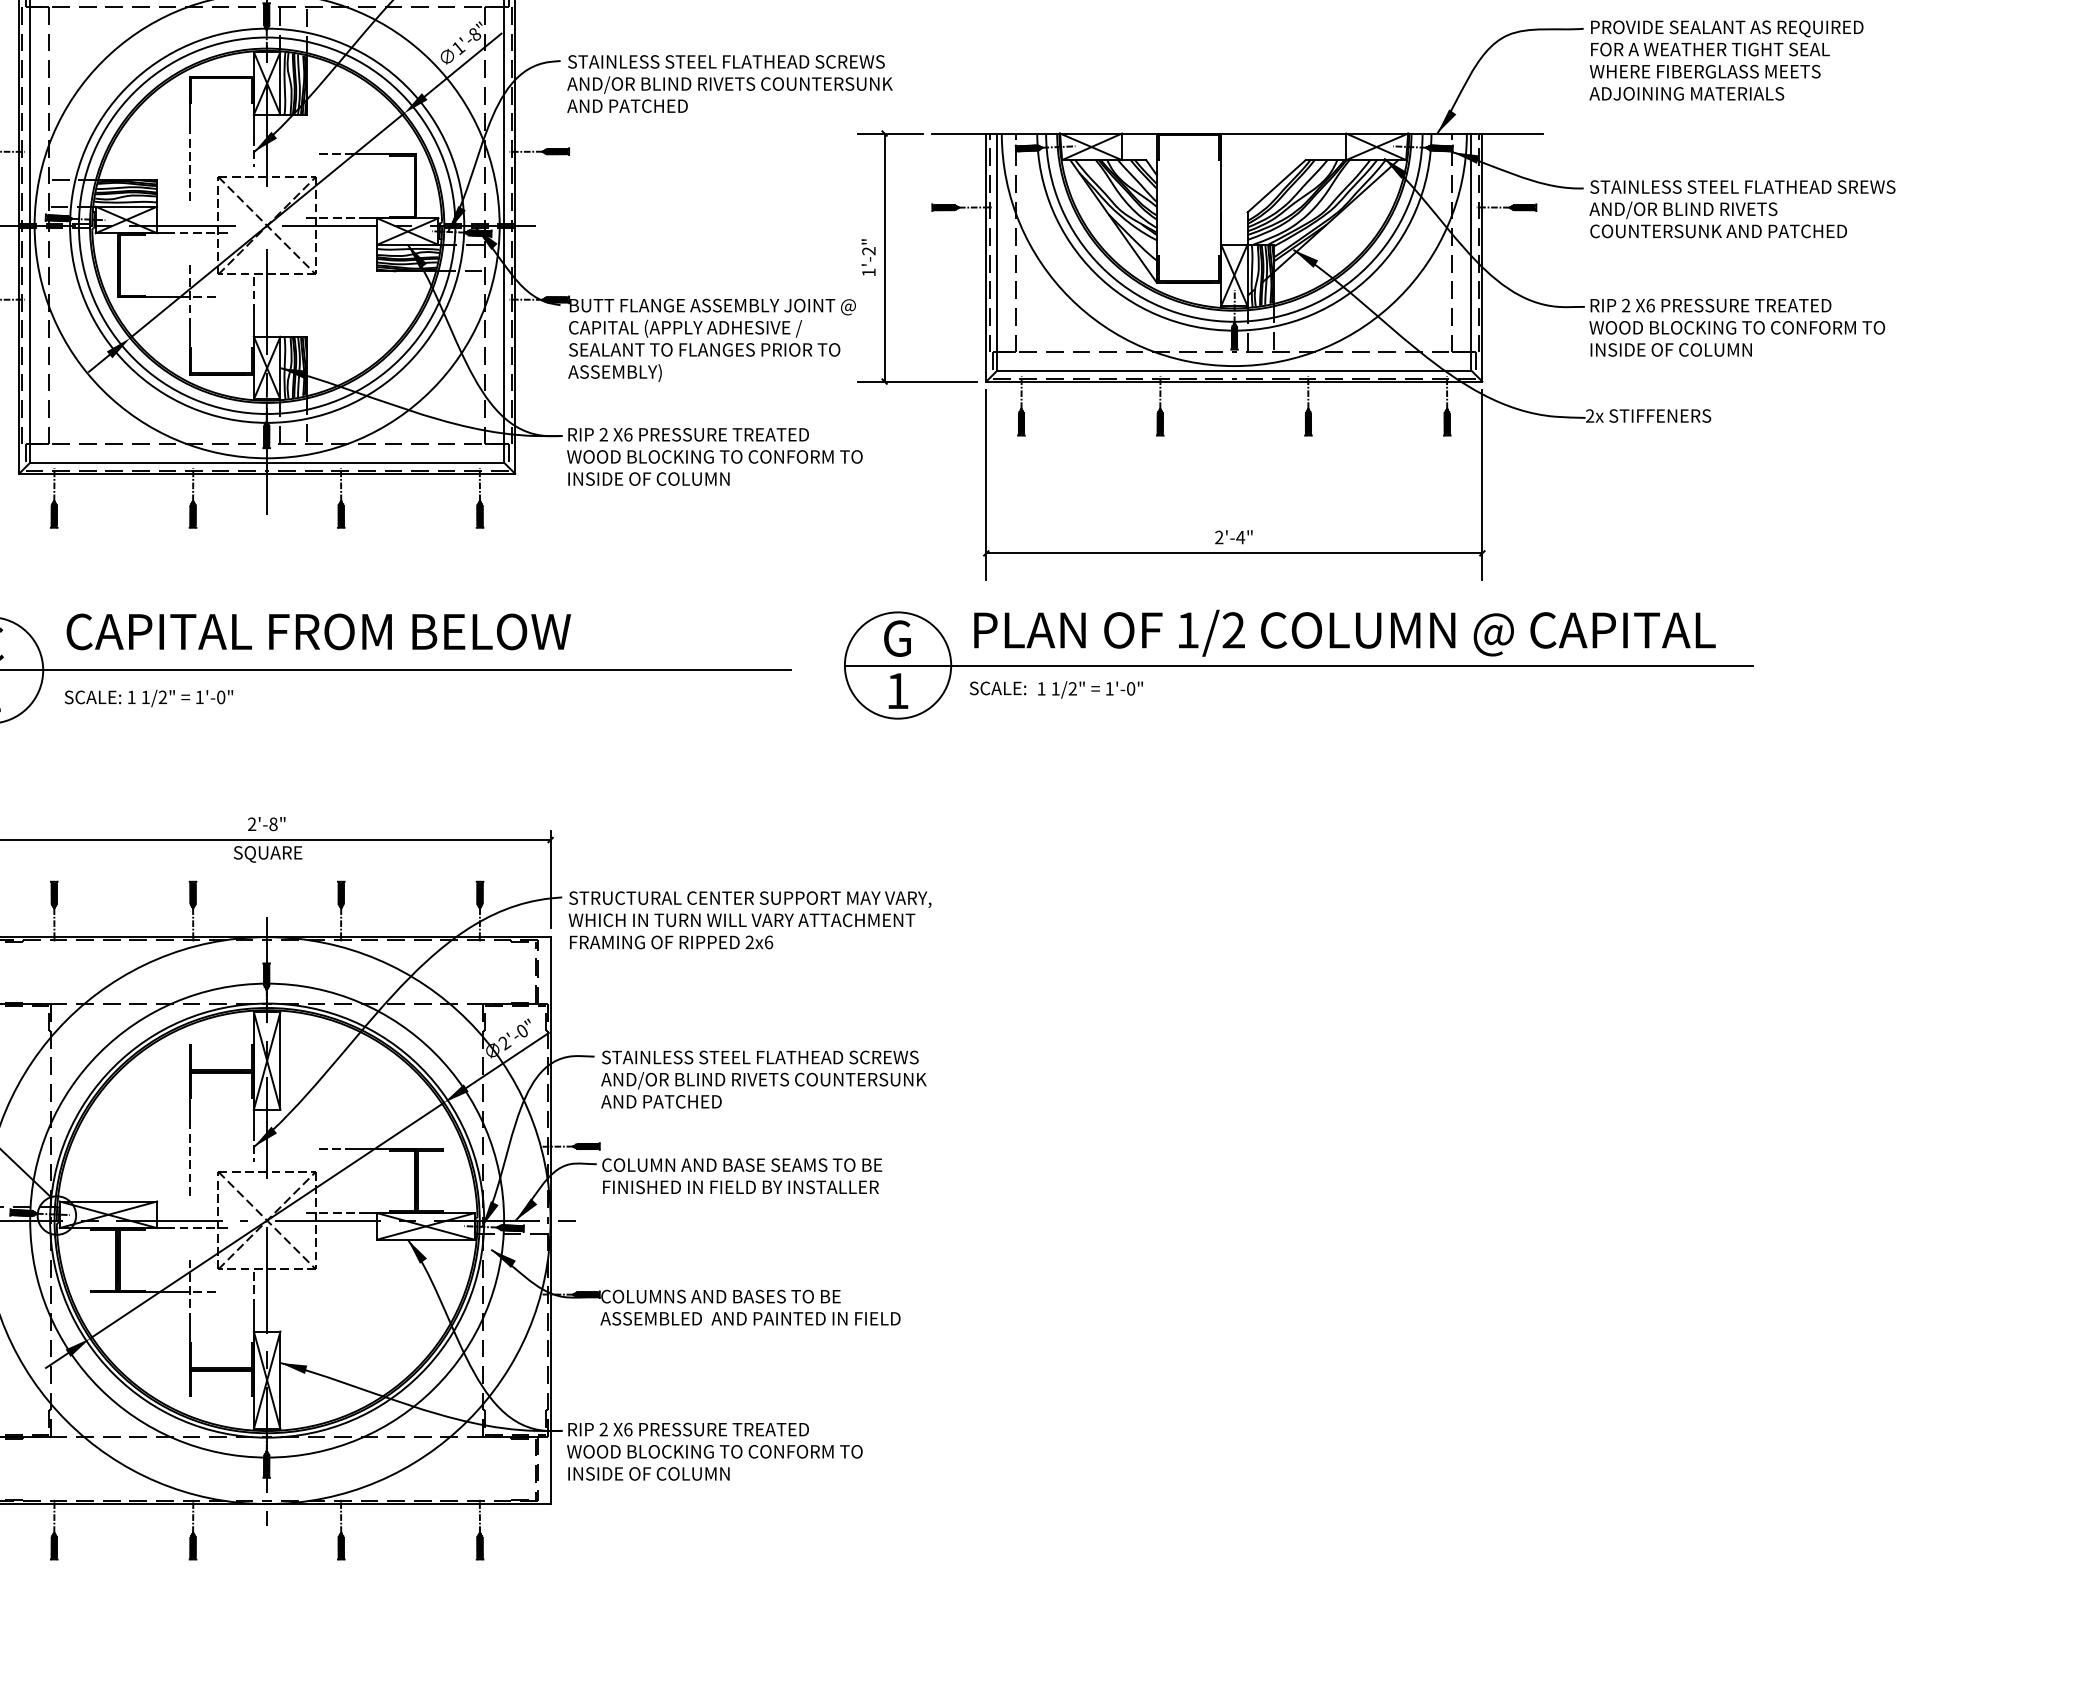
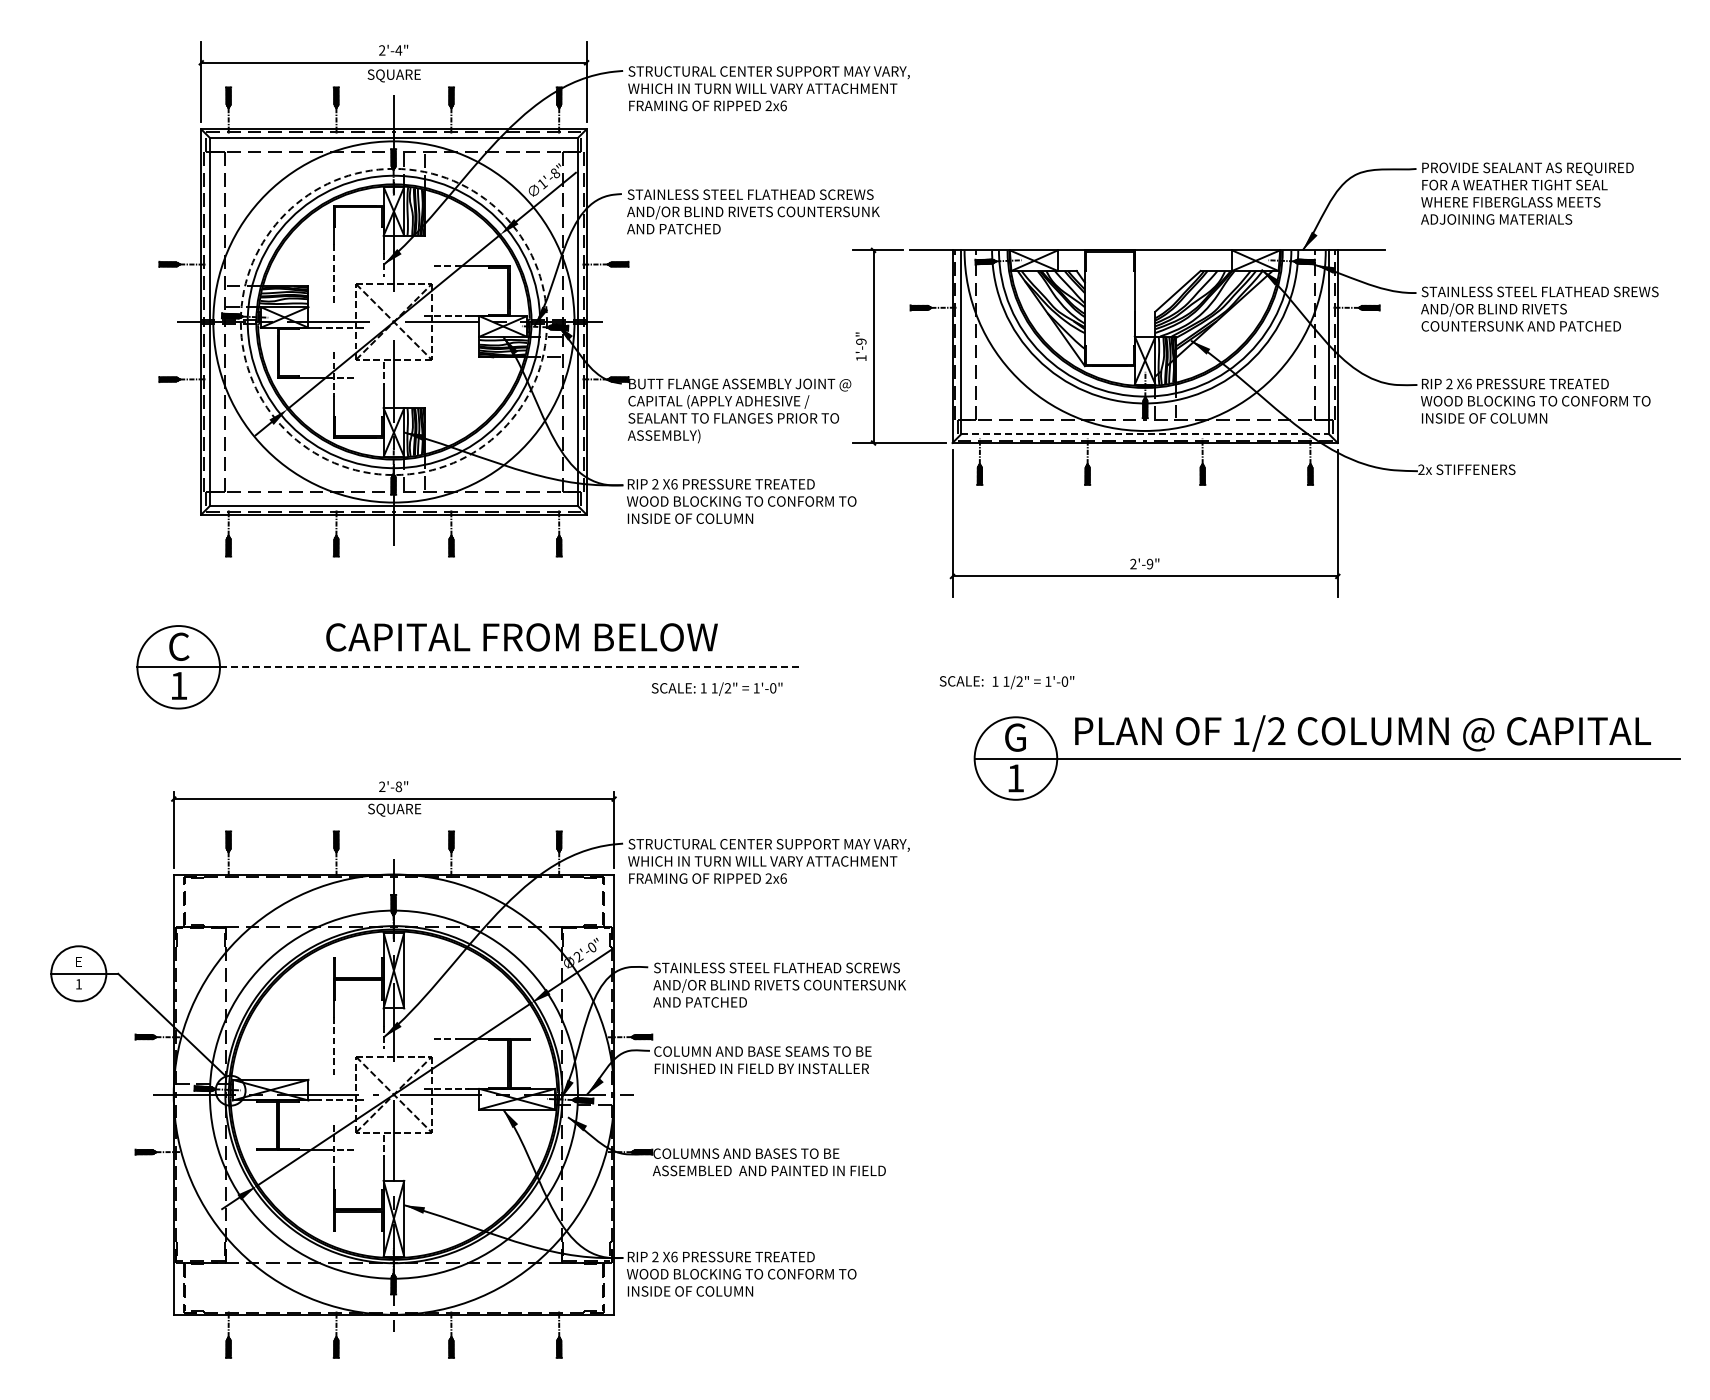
circle: (266, 225) -> (393, 321), solid -> dashed
text: (869, 250) -> (861, 341), 1'-2" -> 1'-9"
line: (1234, 370) -> (1145, 434), solid -> dashed
text: (1239, 536) -> (1149, 563), 2'-4" -> 2'-9"
text: (318, 632) -> (521, 637), moved
part: (1297, 664) -> (1326, 757), moved
line: (417, 670) -> (510, 667), solid -> dashed
text: (148, 697) -> (716, 688), moved

